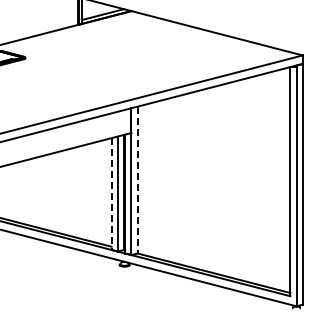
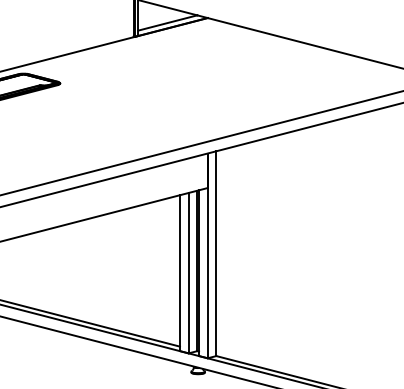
line: (137, 180) -> (216, 254), dashed -> solid
line: (111, 194) -> (179, 273), dashed -> solid

